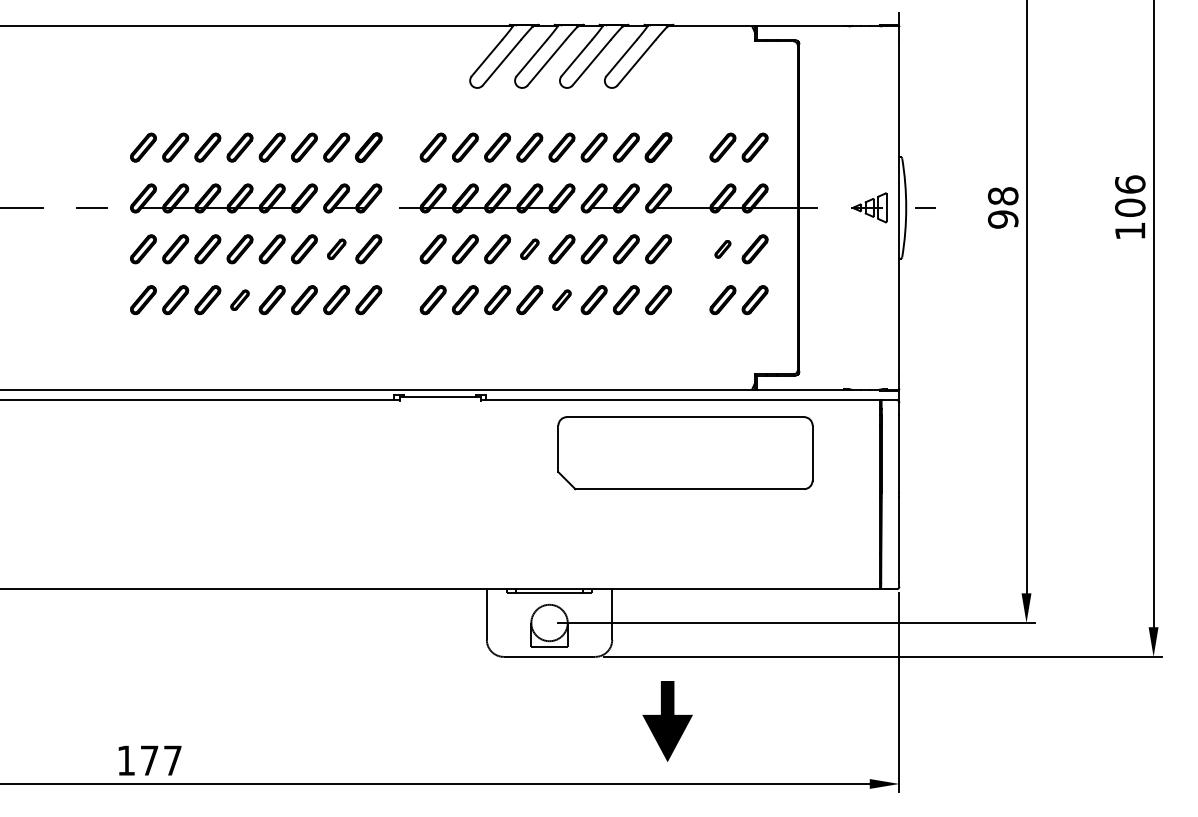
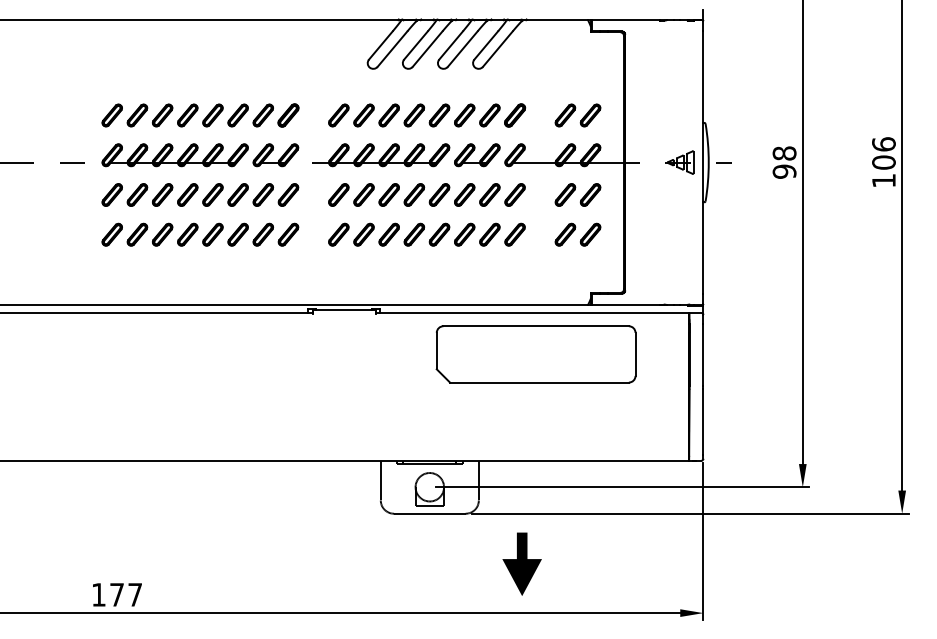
part: (336, 249) -> (263, 195), size x1.43
part: (529, 249) -> (414, 195), size x1.43
part: (722, 249) -> (565, 195), size x1.67
part: (239, 300) -> (187, 235), size x1.43
part: (561, 300) -> (439, 235), size x1.43

